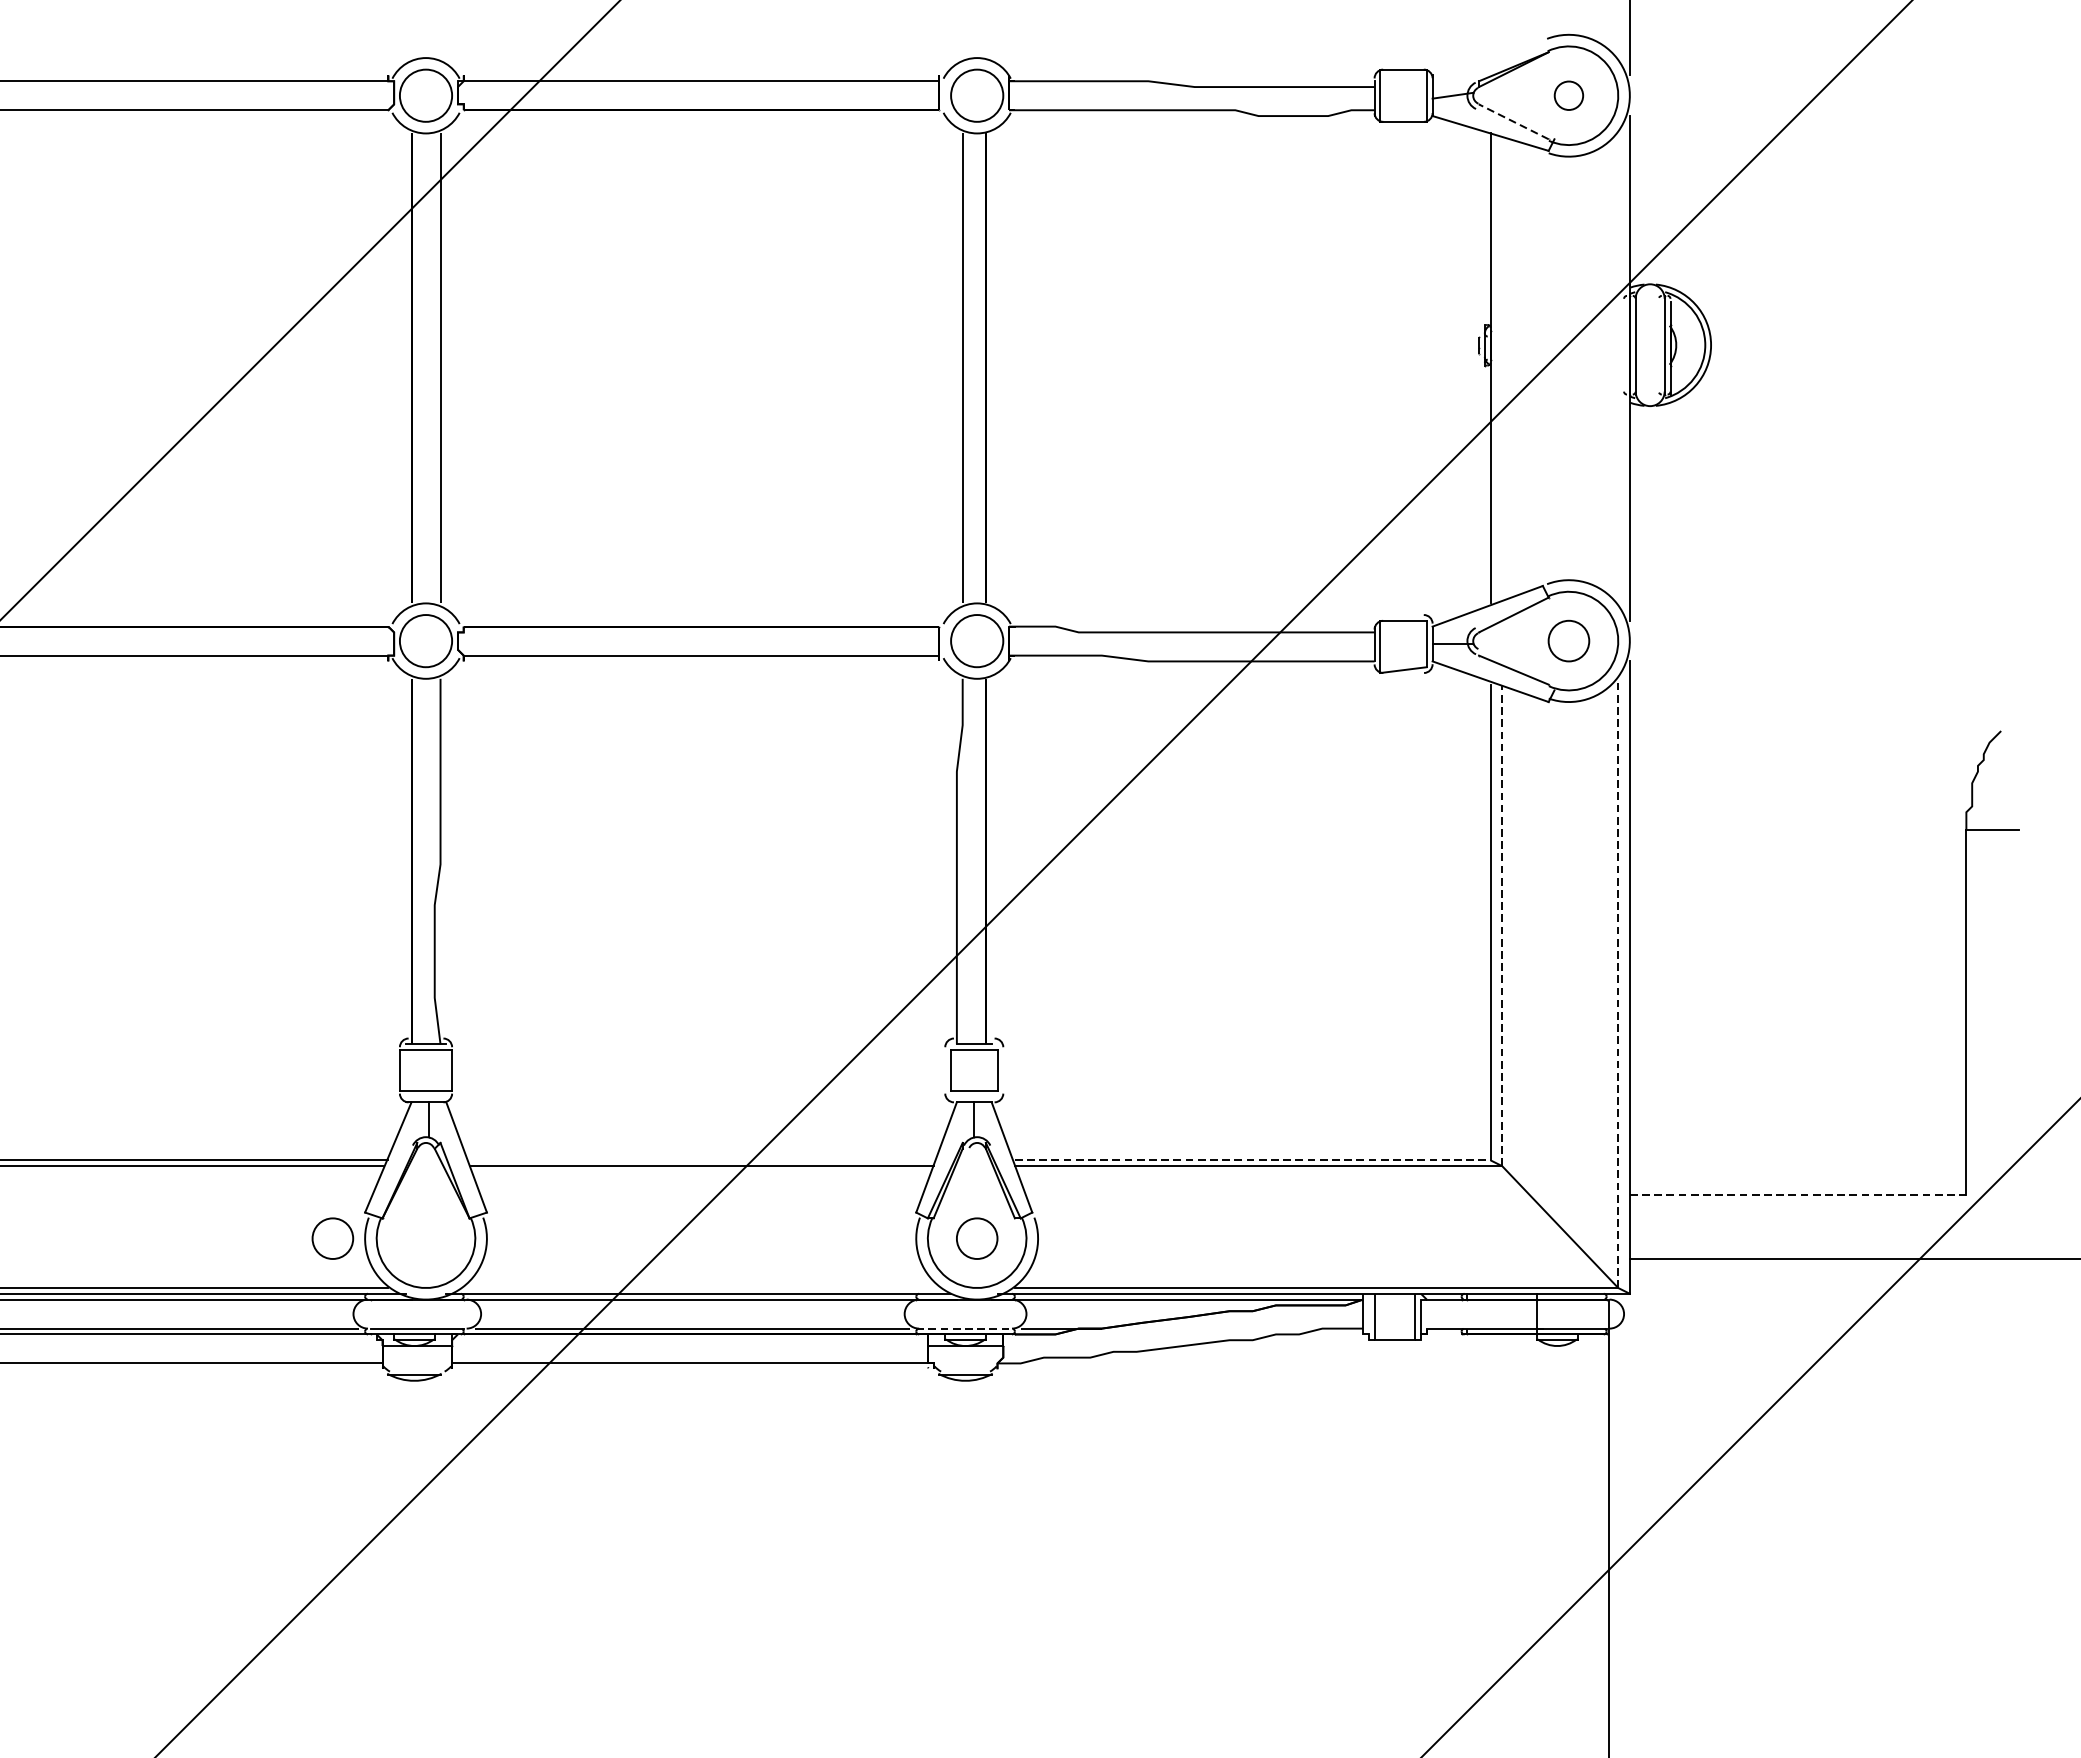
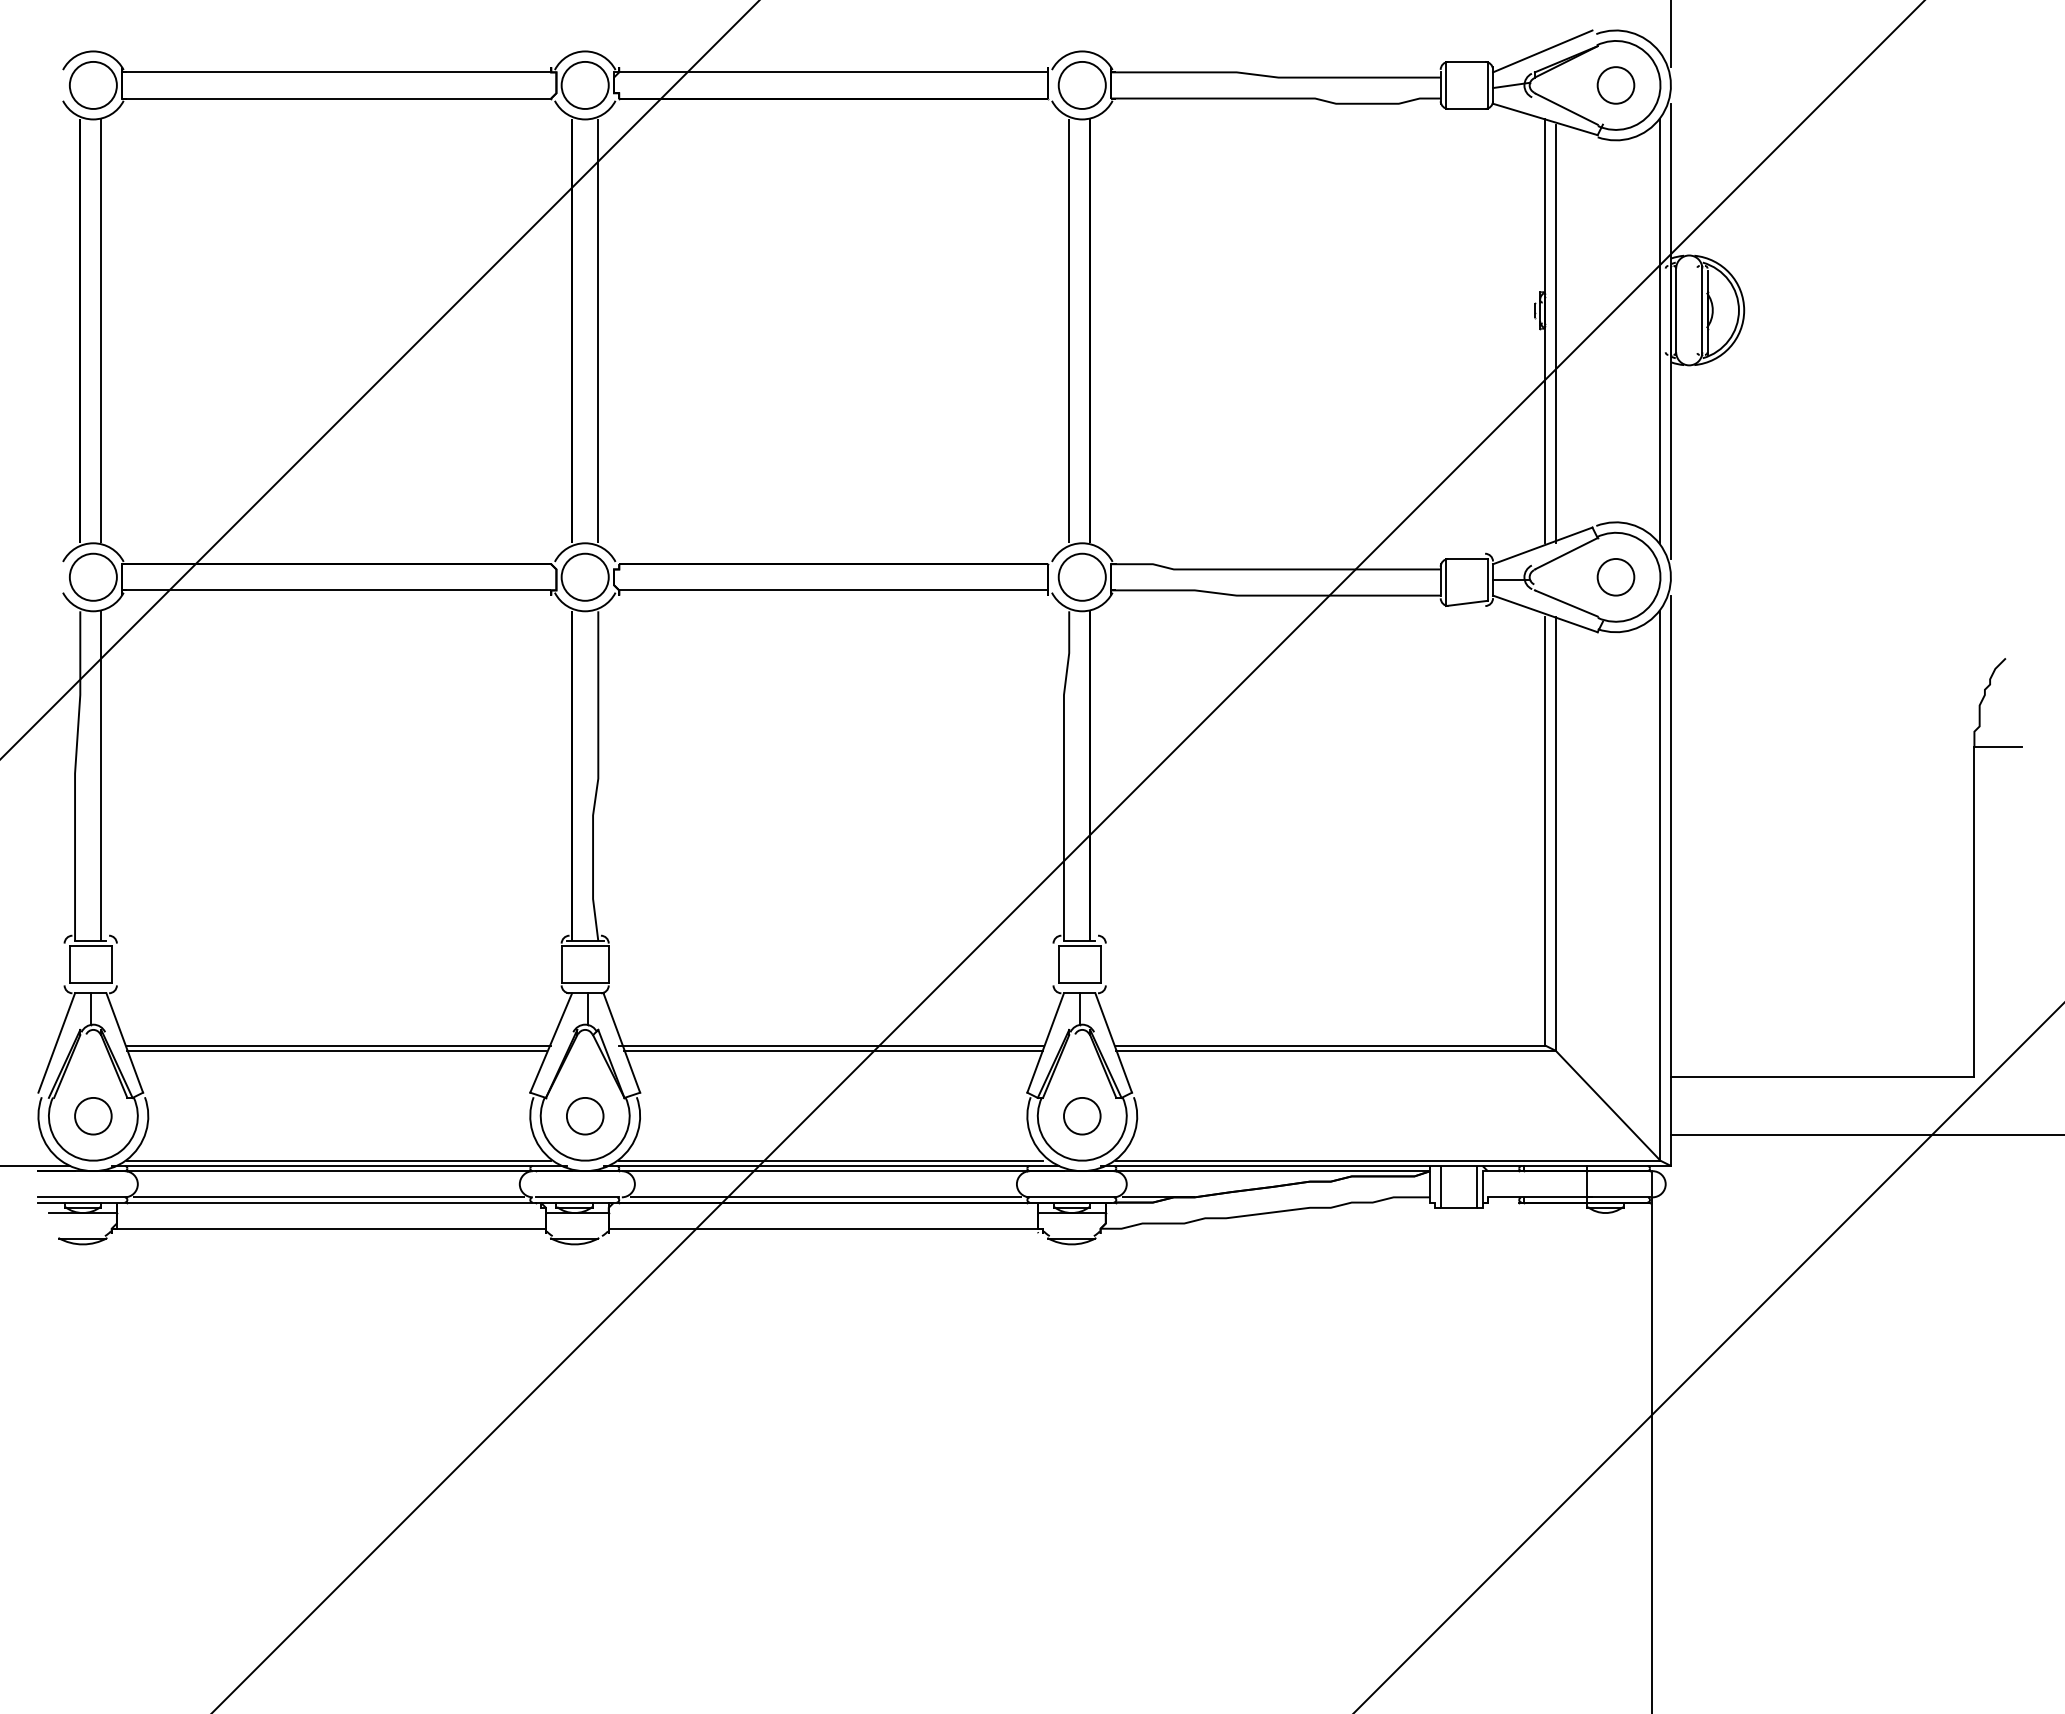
line: (1487, 58) -> (1542, 51), added
part: (1568, 95) -> (1615, 85), size x1.43
line: (1512, 121) -> (1565, 108), dashed -> solid
line: (1618, 368) -> (1660, 331), added
line: (1501, 370) -> (1555, 333), added
line: (1501, 925) -> (1555, 833), dashed -> solid
line: (1618, 983) -> (1660, 886), dashed -> solid
line: (699, 1160) -> (831, 1045), added
line: (1252, 1160) -> (1330, 1045), dashed -> solid
line: (1797, 1195) -> (1822, 1077), dashed -> solid
part: (333, 1238) -> (585, 1116), moved
line: (699, 1287) -> (831, 1160), added
line: (966, 1328) -> (1072, 1197), dashed -> solid

